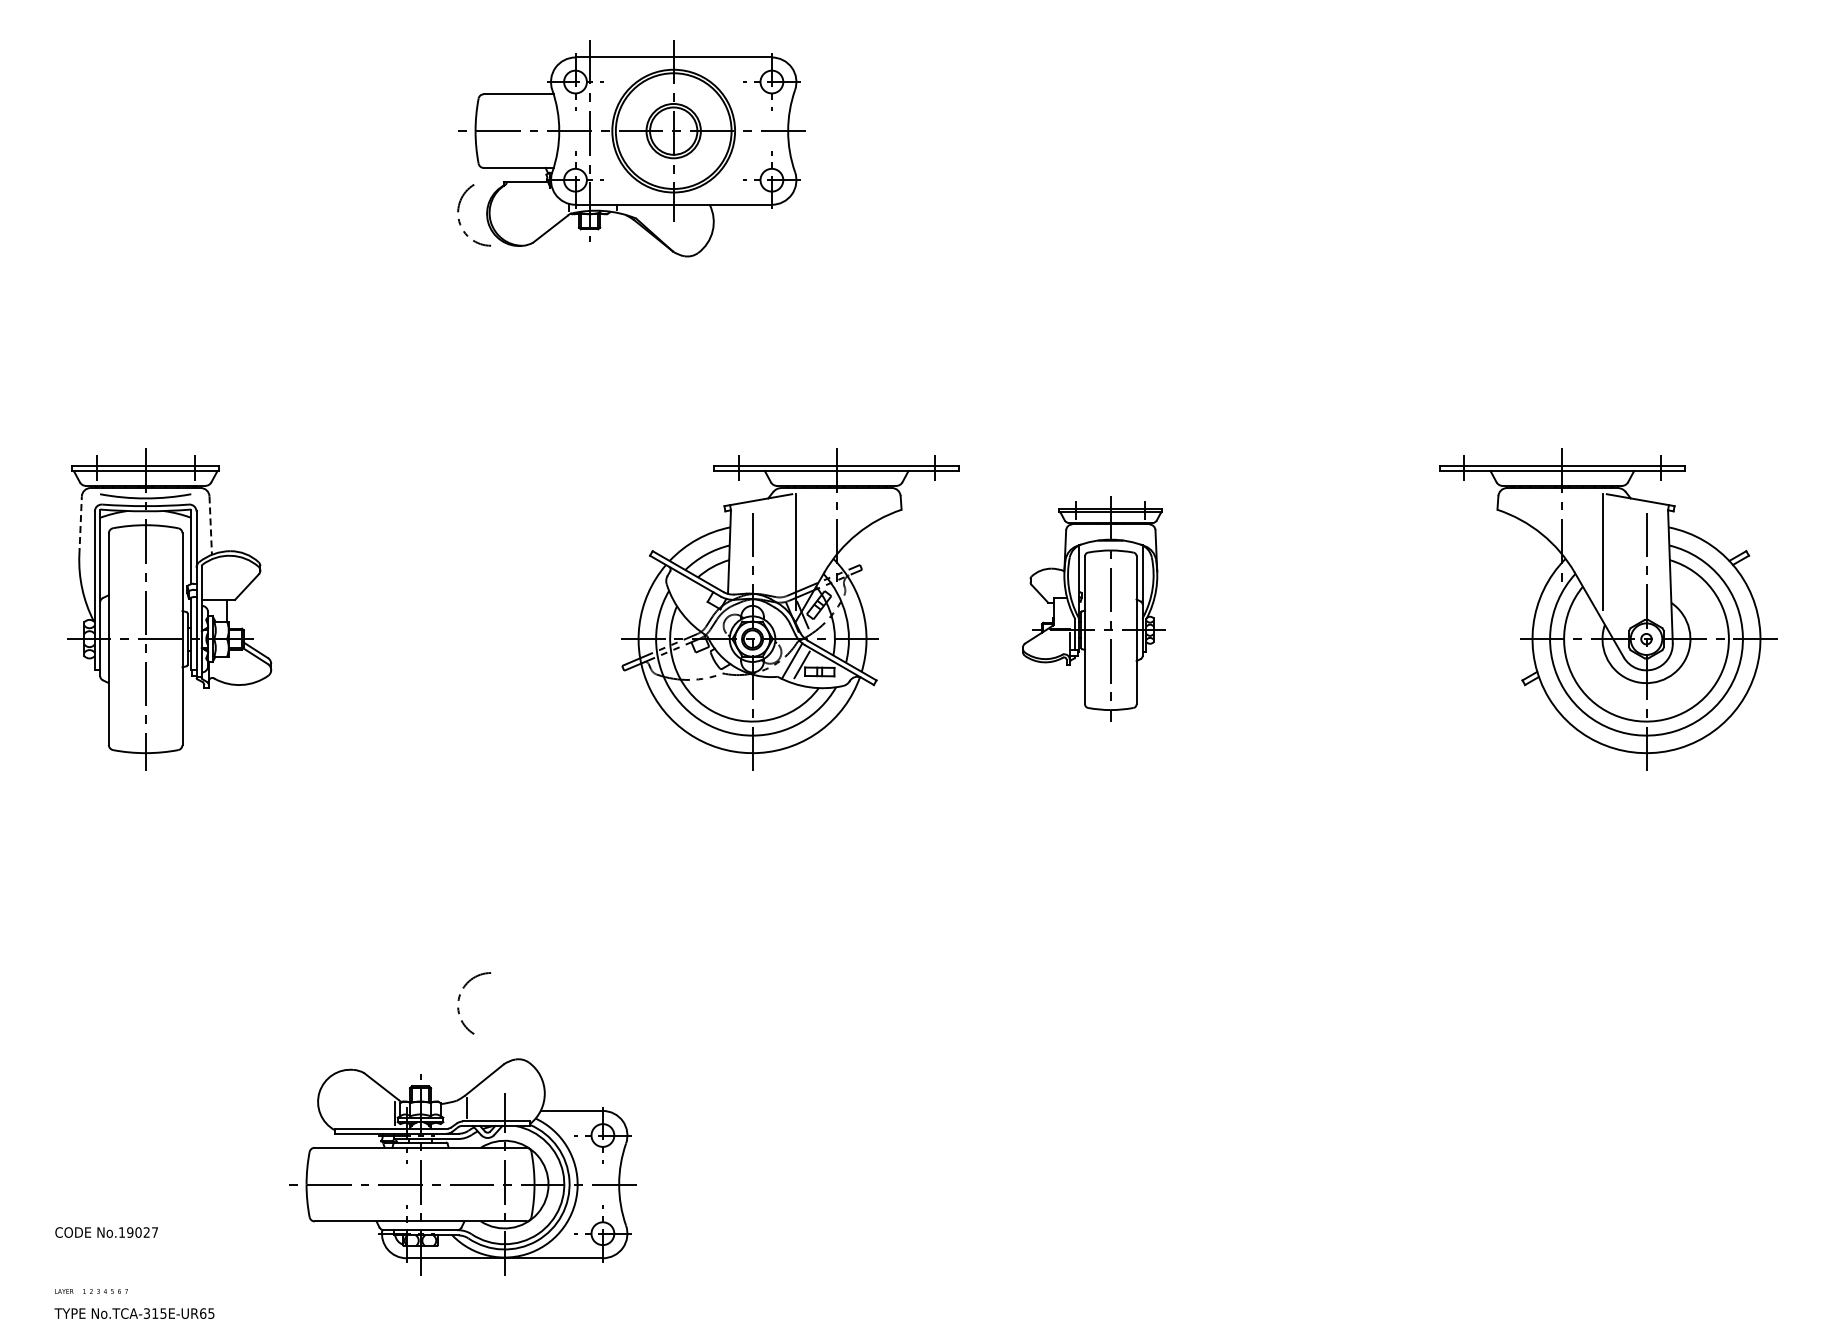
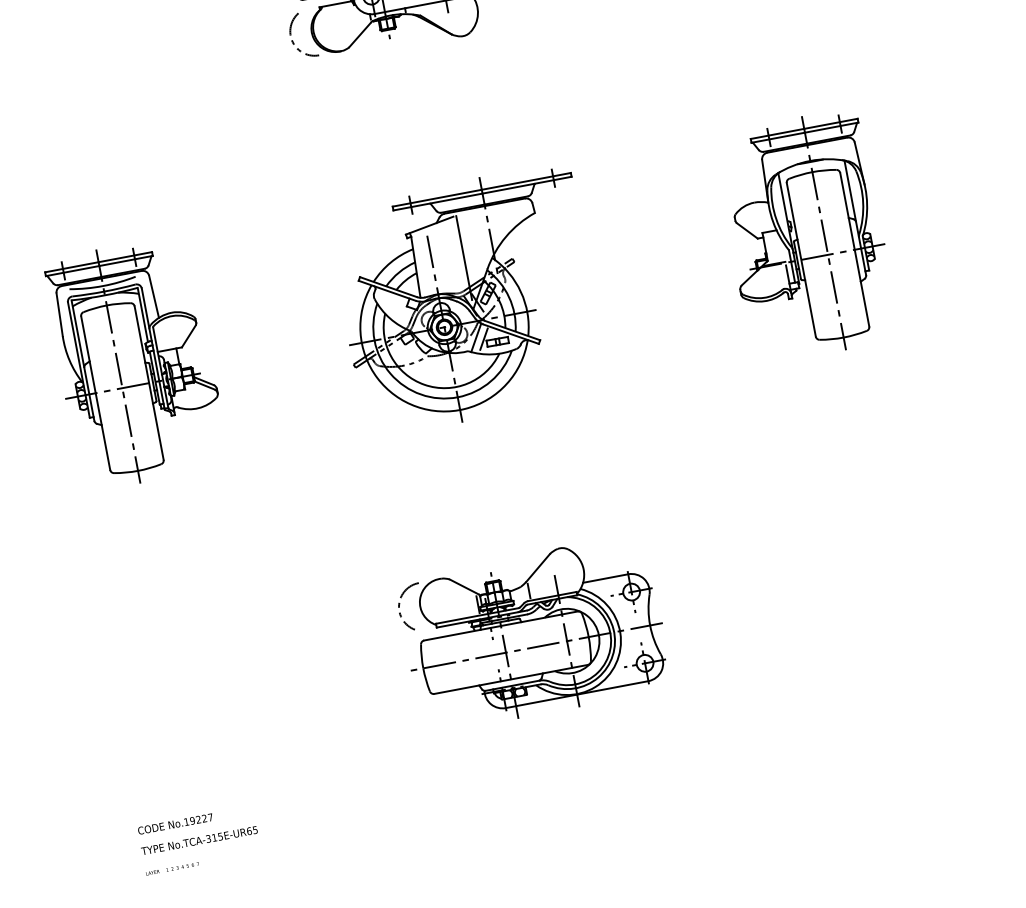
line: (80, 525) -> (59, 314), dashed -> solid
line: (210, 526) -> (154, 297), dashed -> solid
part: (790, 609) -> (468, 300), moved
part: (1093, 609) -> (806, 236), size x1.43
part: (462, 1166) -> (533, 633), moved
text: (138, 1232) -> (198, 819), No.19027 -> No.19227
text: (134, 1313) -> (199, 840), moved

